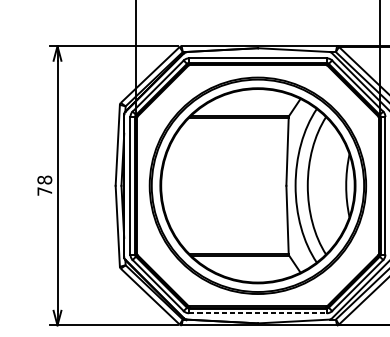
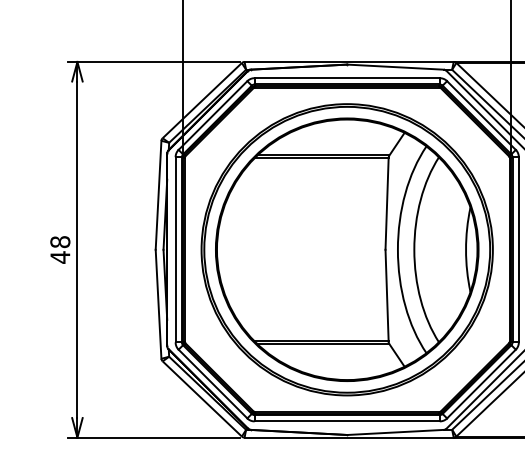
text: (44, 191) -> (60, 257), 78 -> 48
line: (258, 313) -> (347, 421), dashed -> solid

